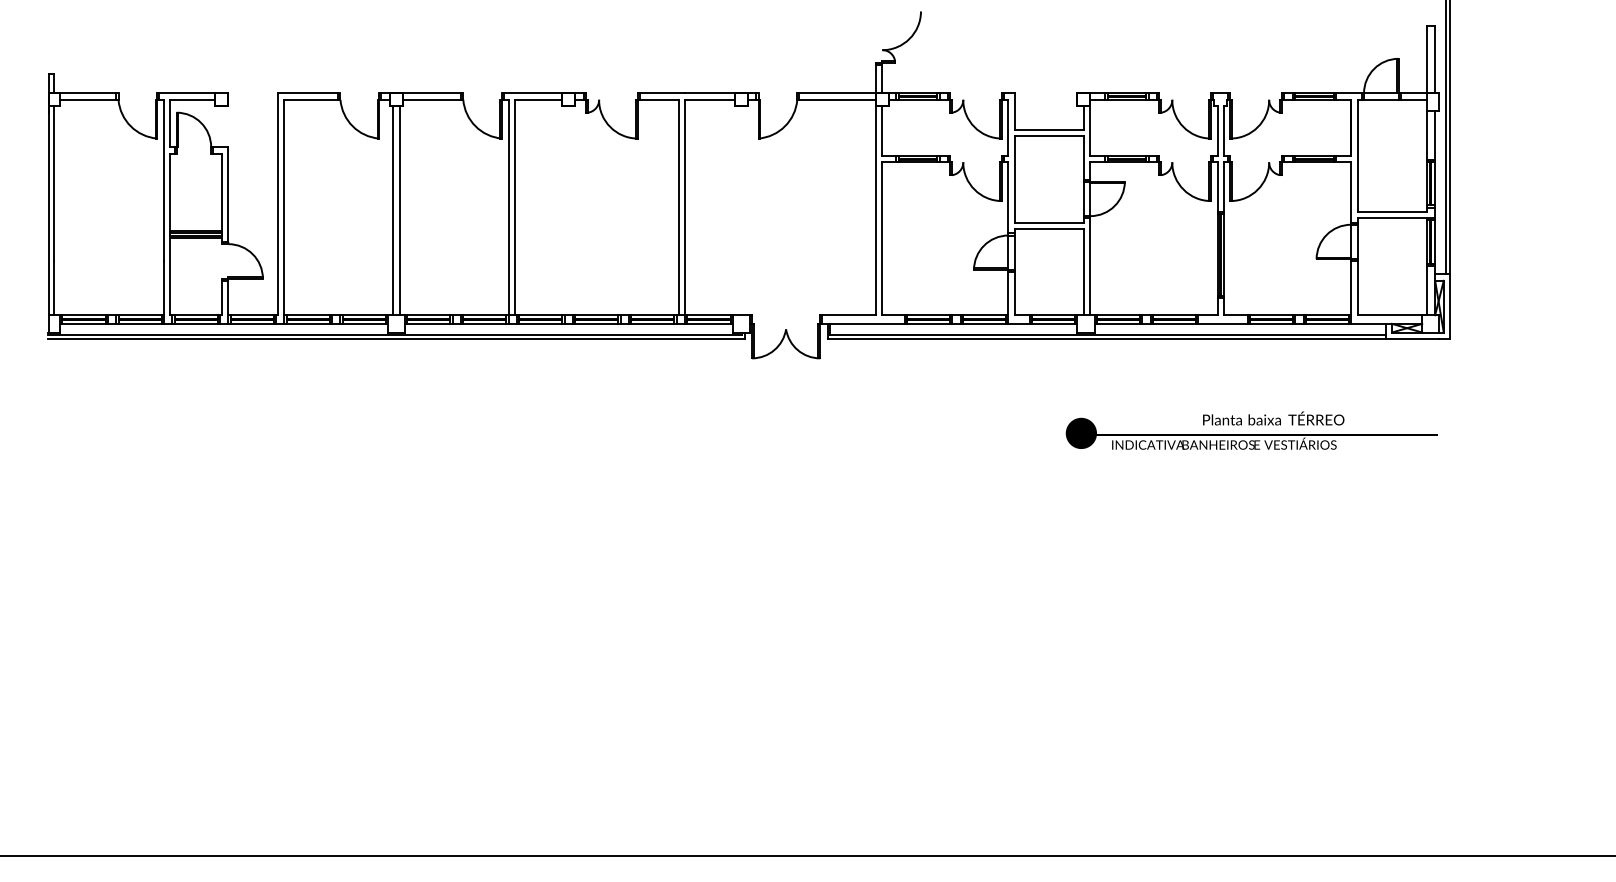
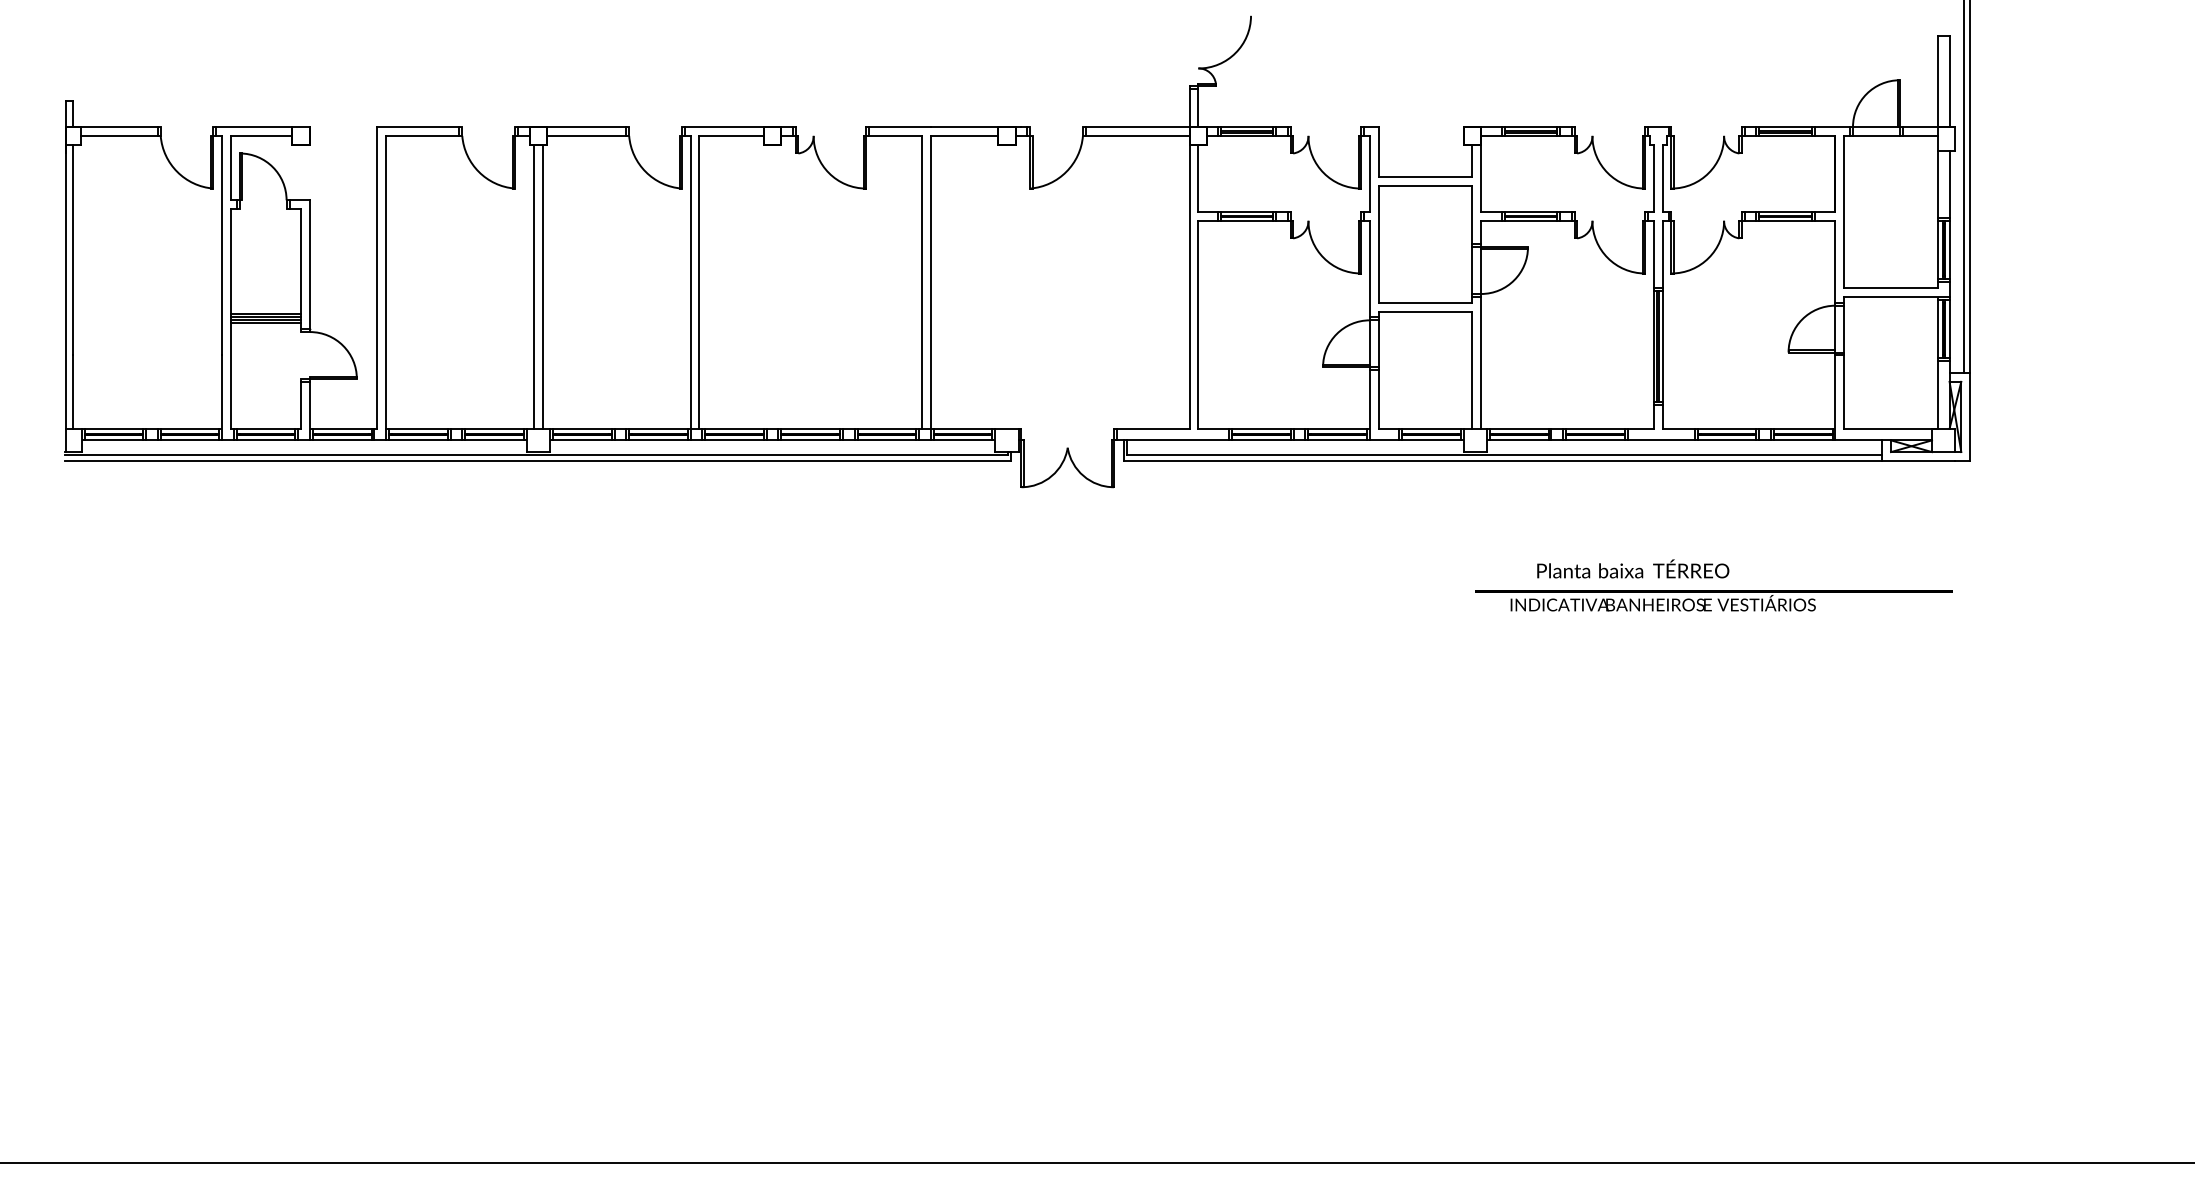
text: (1273, 418) -> (1633, 568), moved
fill: (1081, 433) -> (1468, 589), removed

